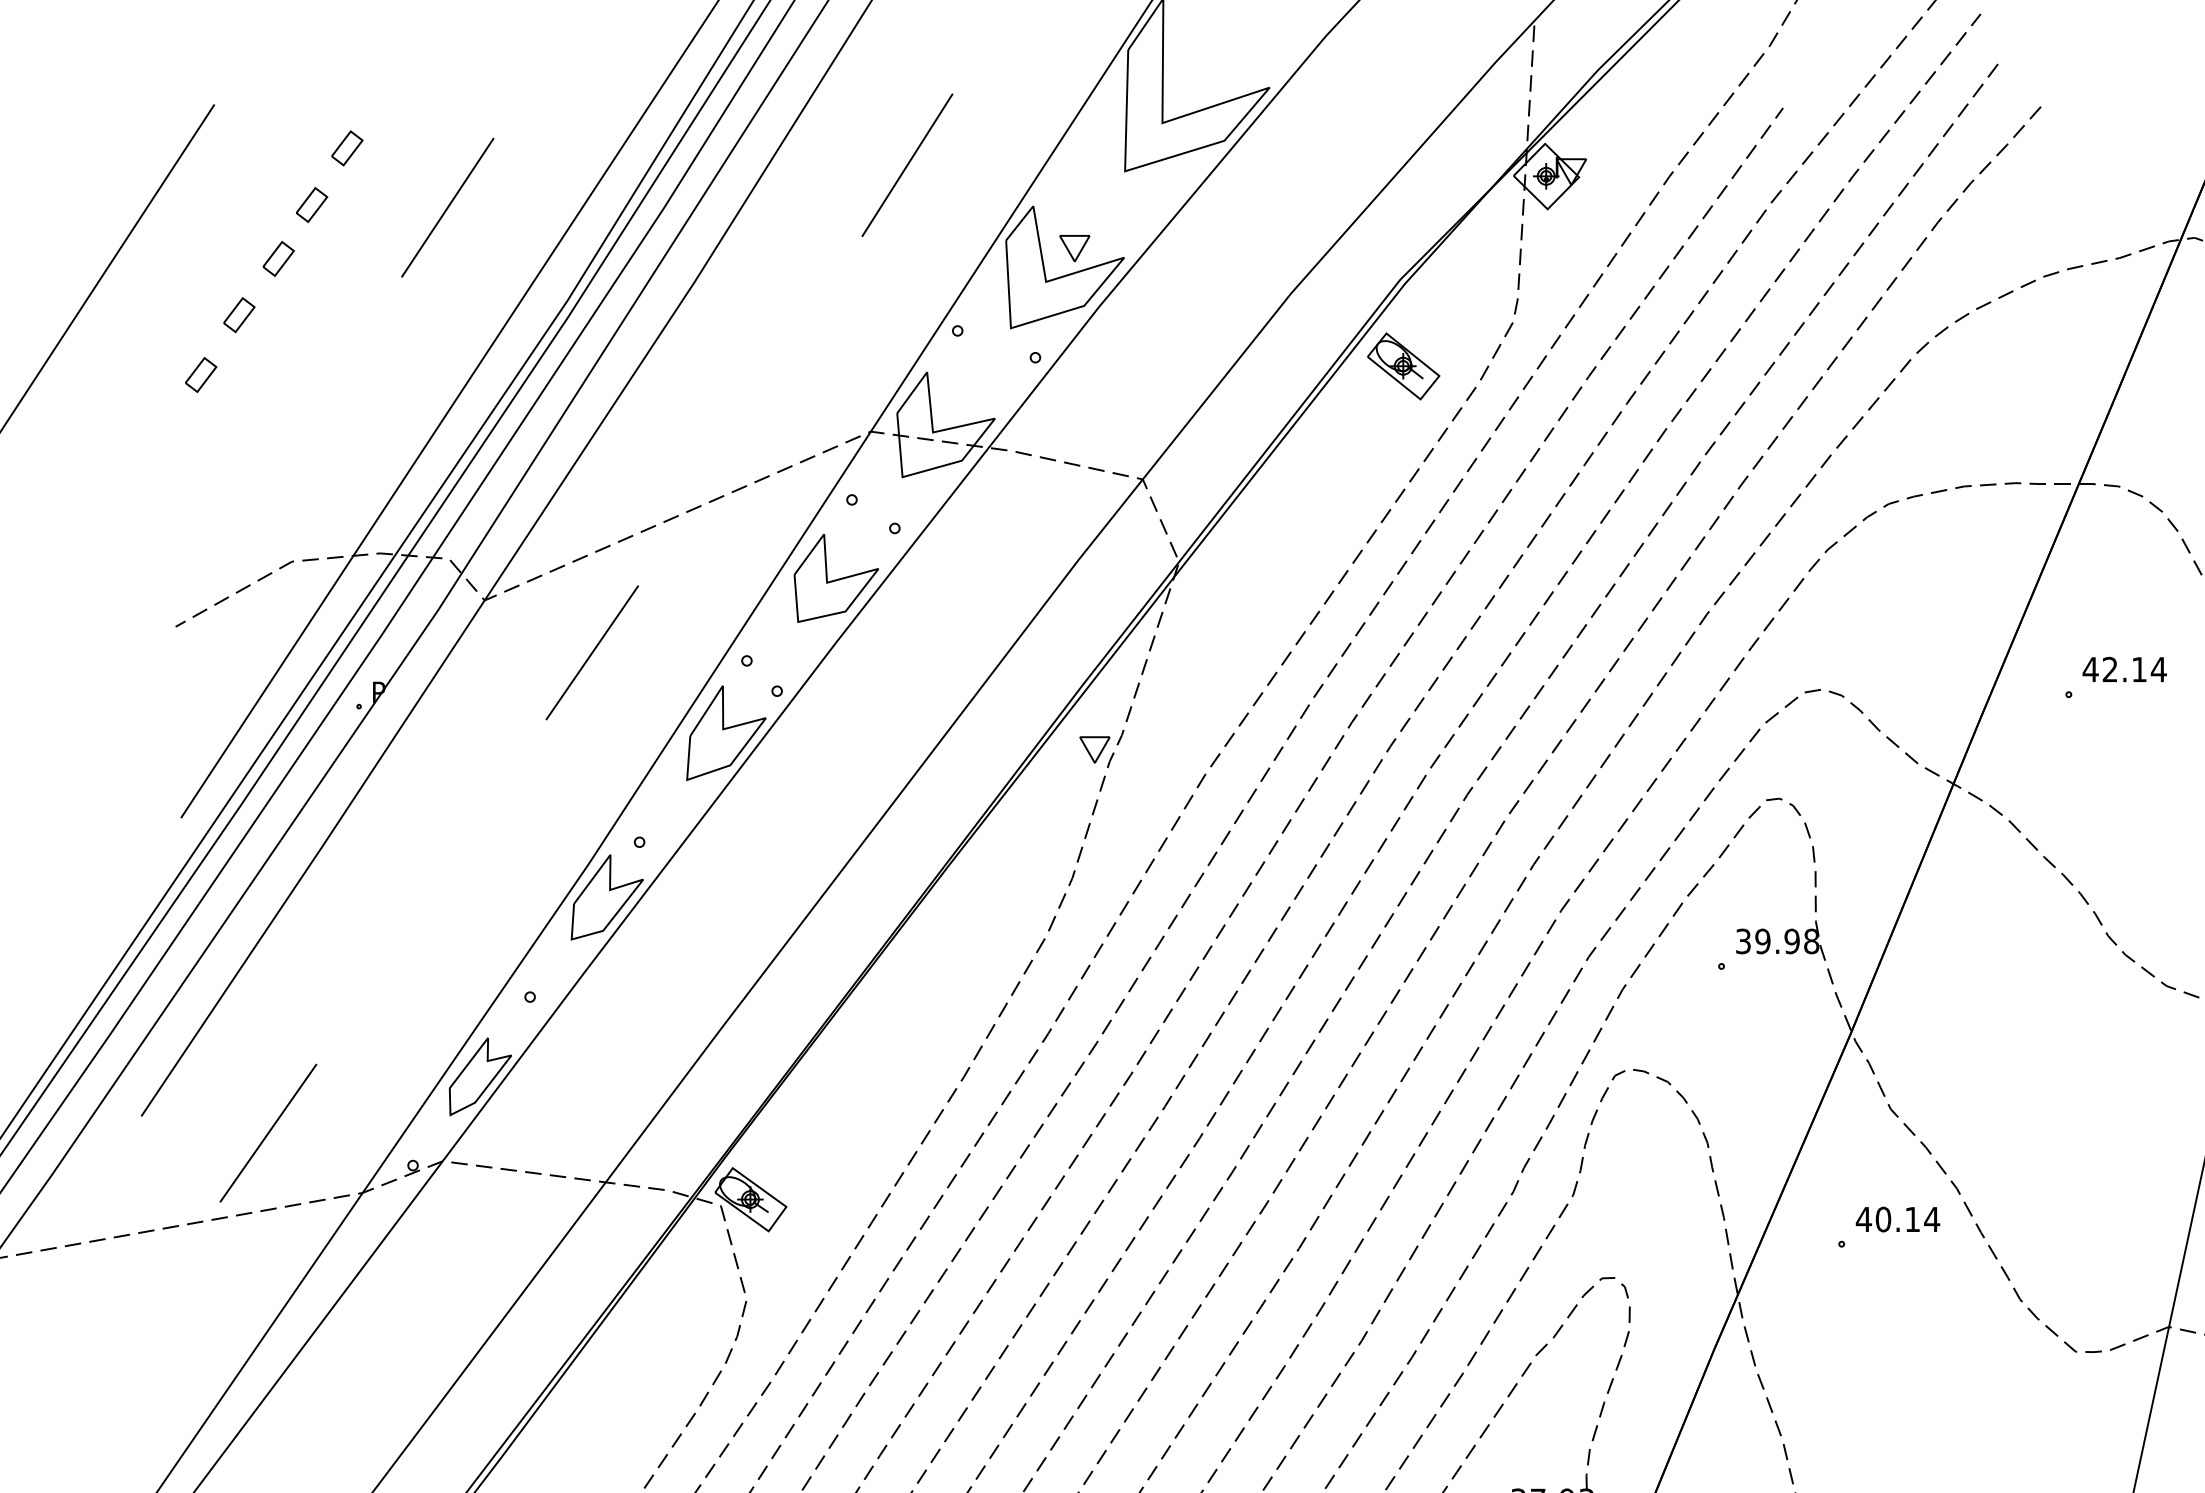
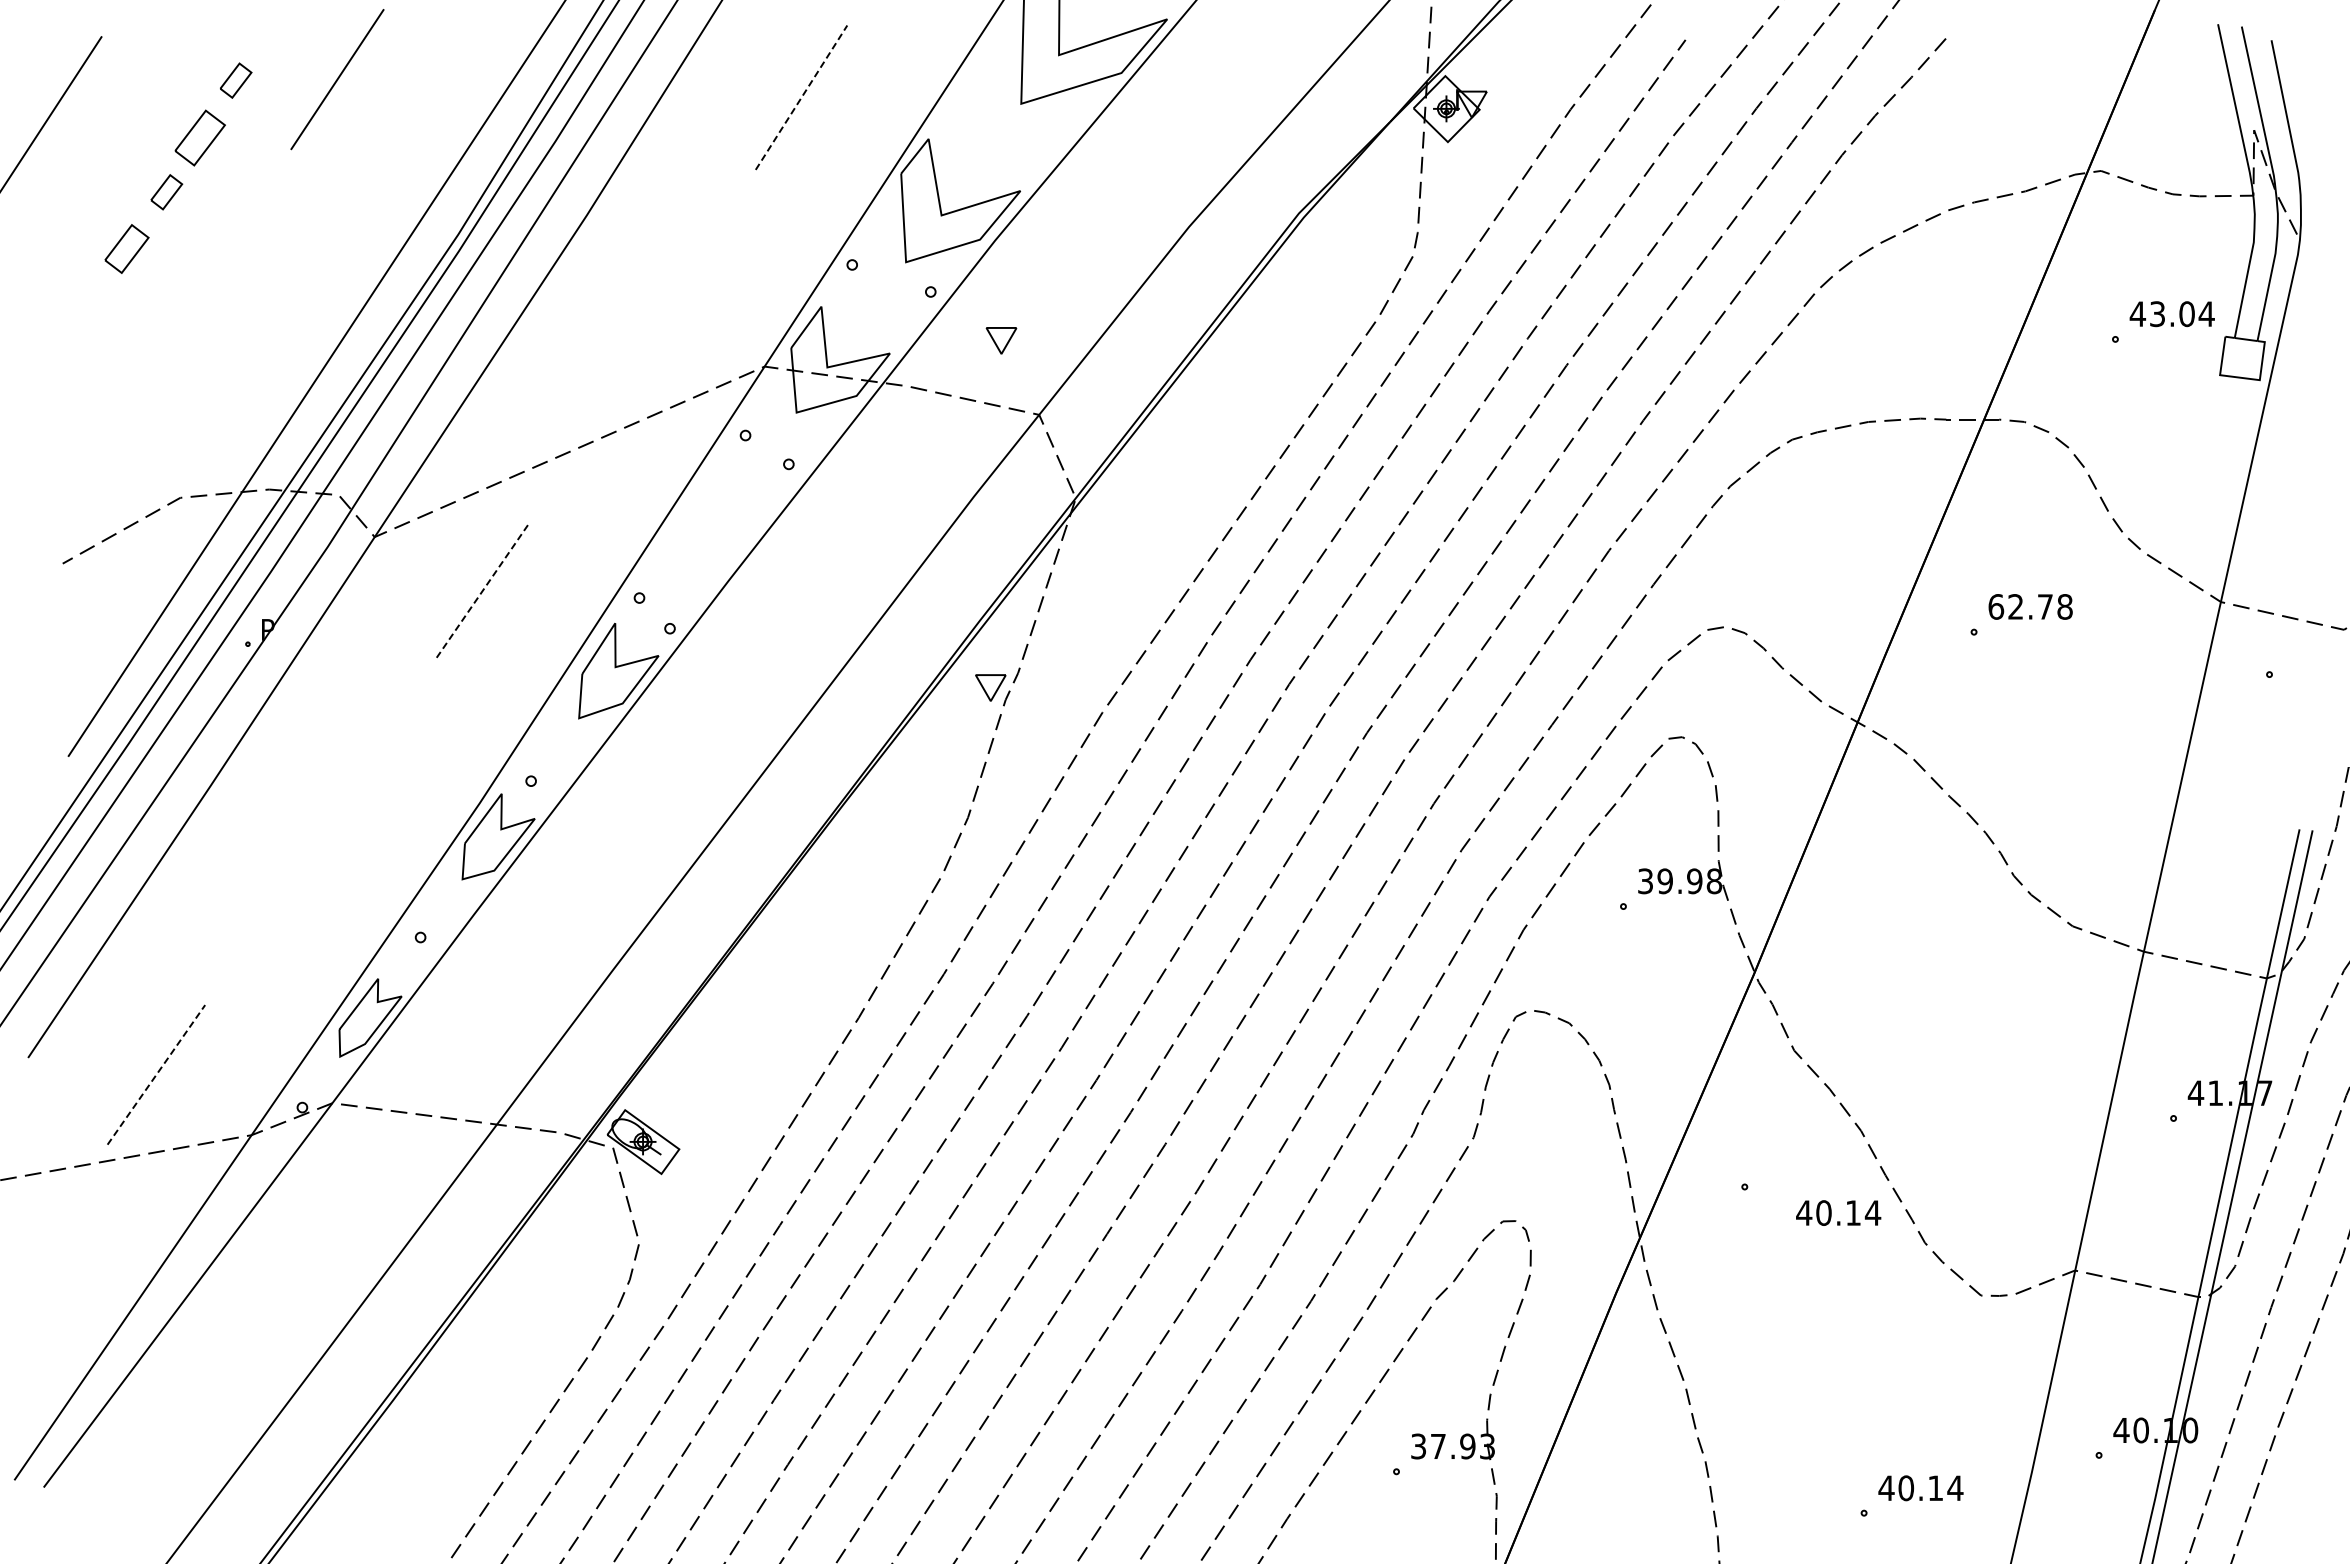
line: (907, 165) -> (801, 97), solid -> dashed
part: (312, 204) -> (200, 137), size x1.6
line: (447, 207) -> (337, 79), moved
part: (1074, 248) -> (1001, 340), moved
part: (238, 314) -> (126, 248), size x1.4
part: (1403, 366) -> (1302, 300), removed
part: (201, 375) -> (88, 309), removed
part: (836, 578) -> (729, 514), removed
line: (592, 652) -> (483, 589), solid -> dashed
text: (2124, 669) -> (2030, 606), 42.14 -> 62.78
line: (268, 1132) -> (156, 1074), solid -> dashed
text: (1897, 1218) -> (1838, 1212), moved

